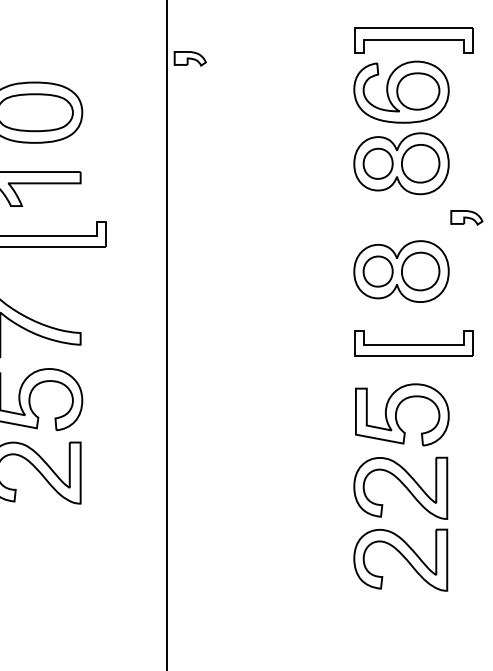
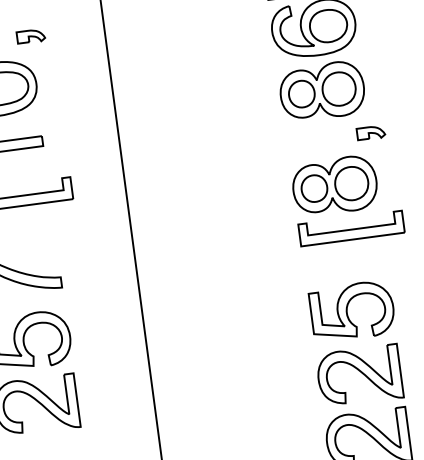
part: (189, 58) -> (30, 36), moved
part: (466, 217) -> (370, 132), moved
part: (413, 343) -> (351, 228), moved

